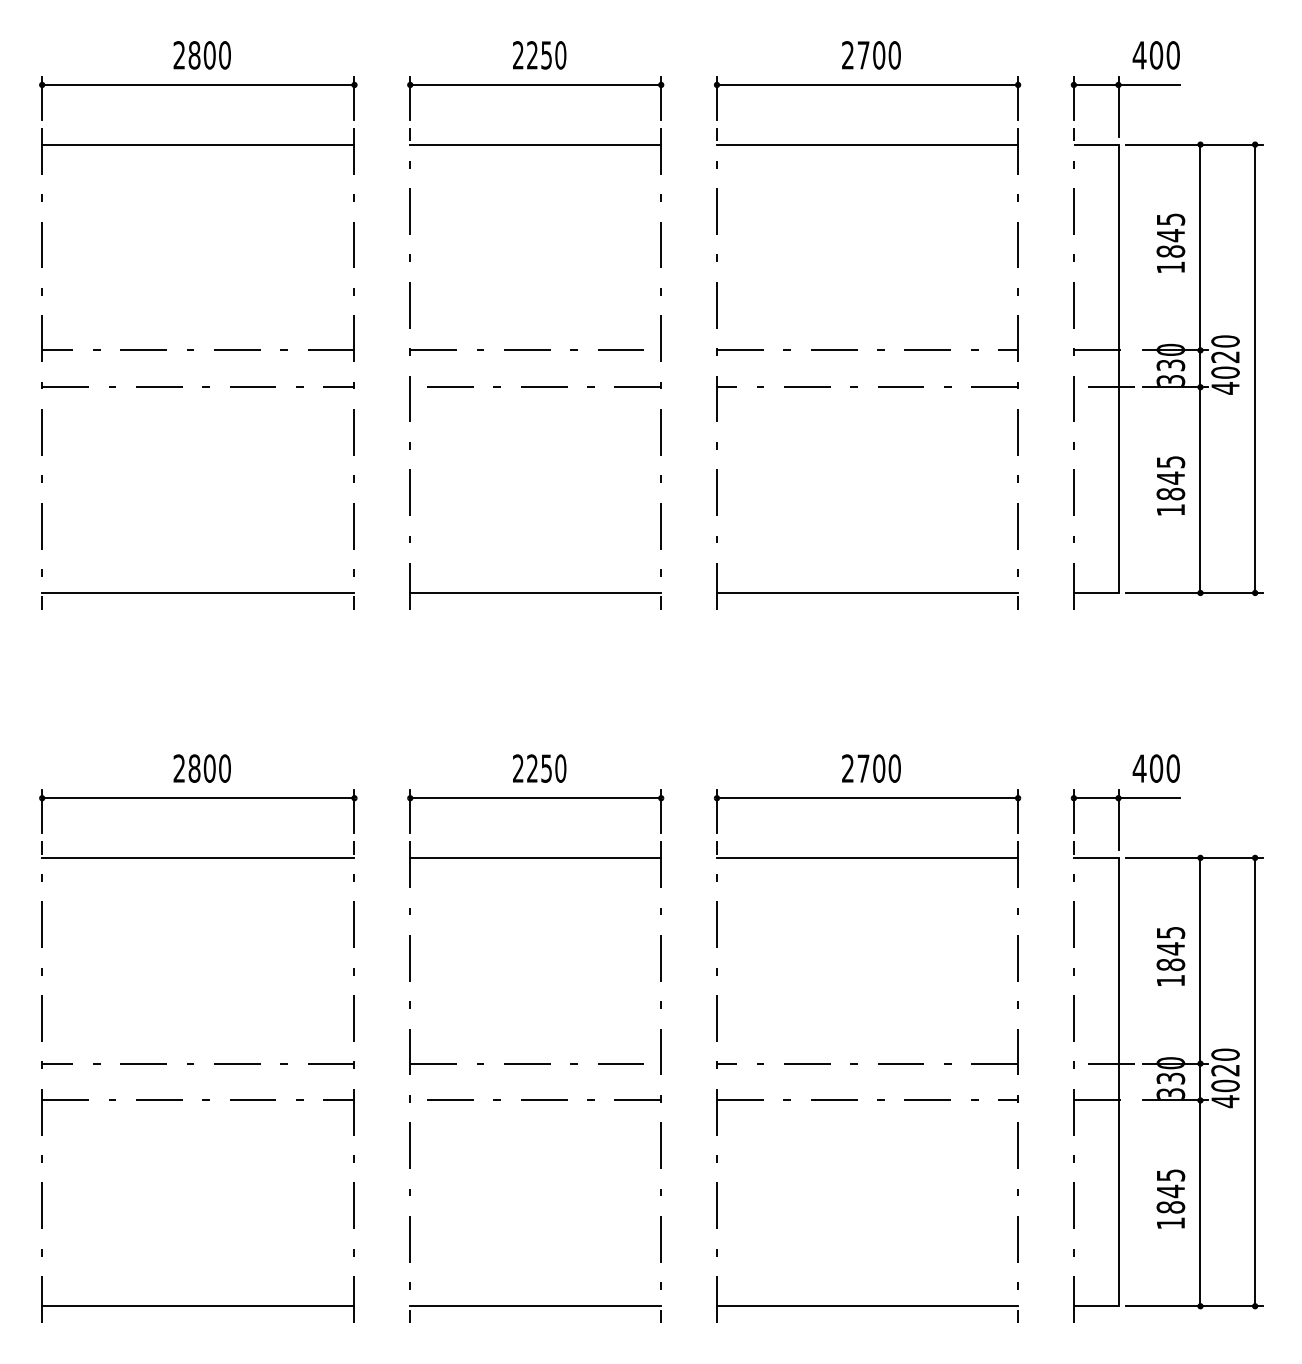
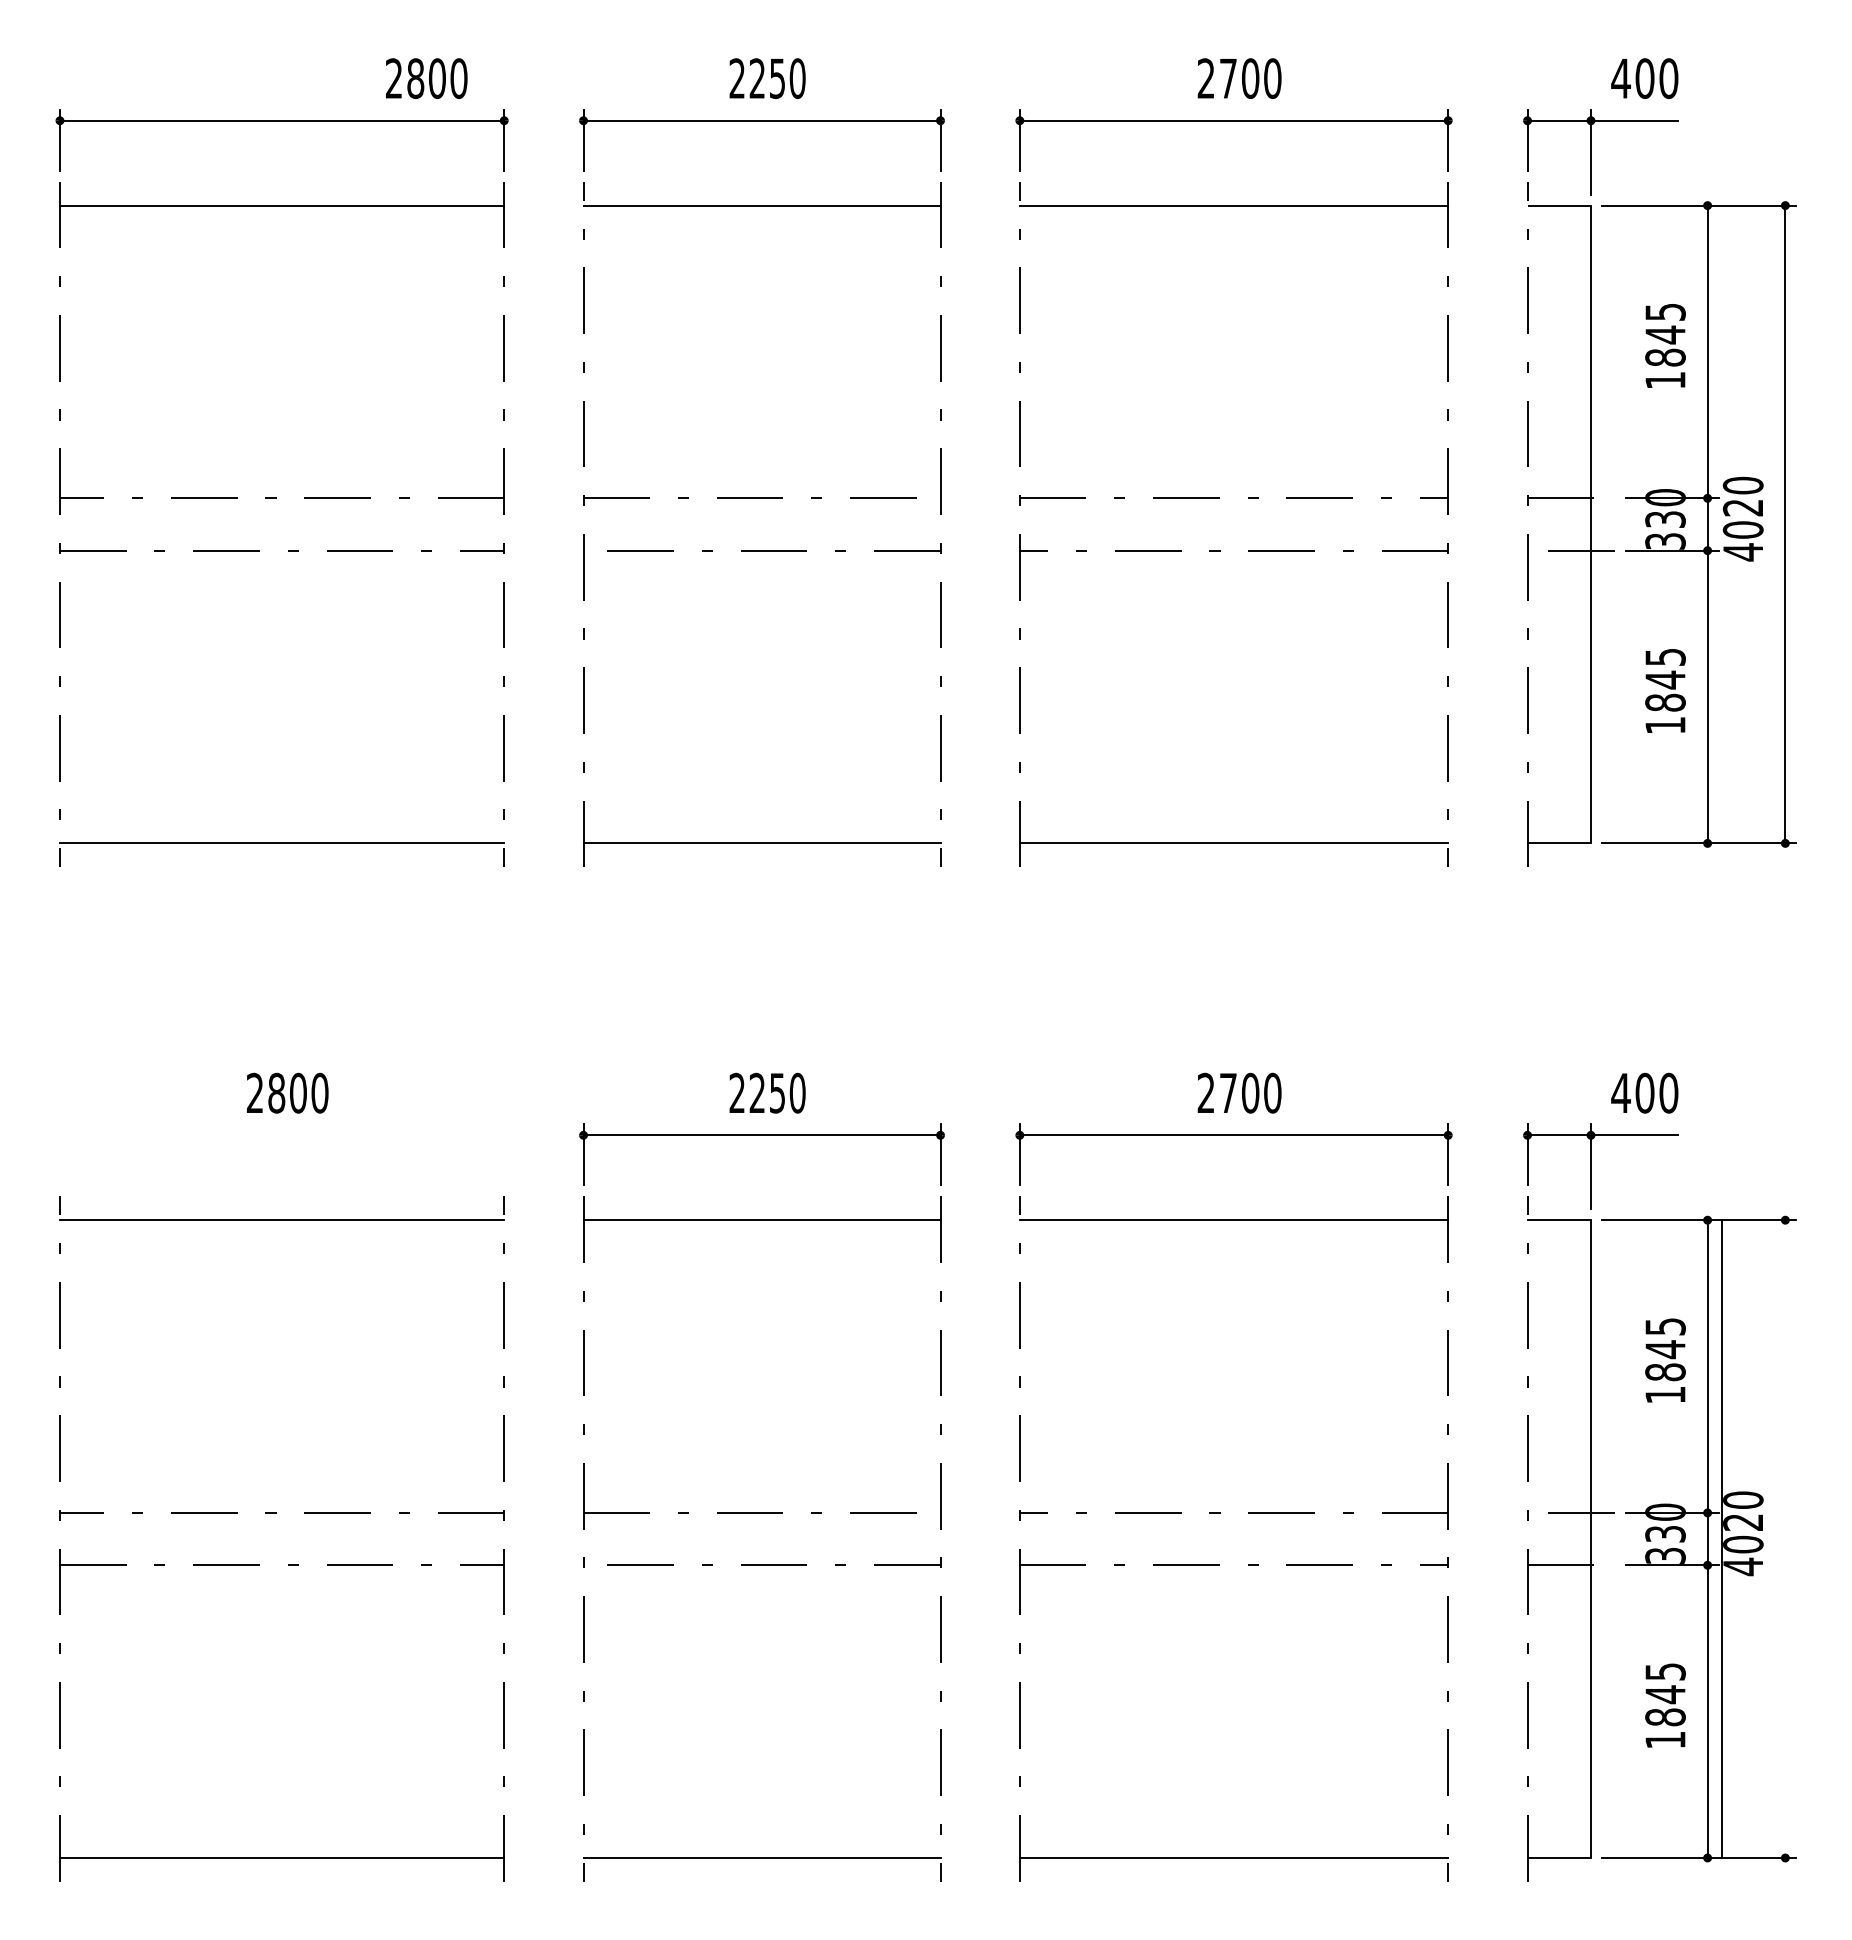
text: (202, 55) -> (426, 78), moved
part: (197, 798) -> (281, 1135), removed
line: (1255, 1082) -> (1722, 1539), moved

